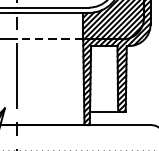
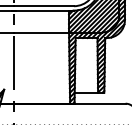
line: (49, 39) -> (41, 32), dashed -> solid

